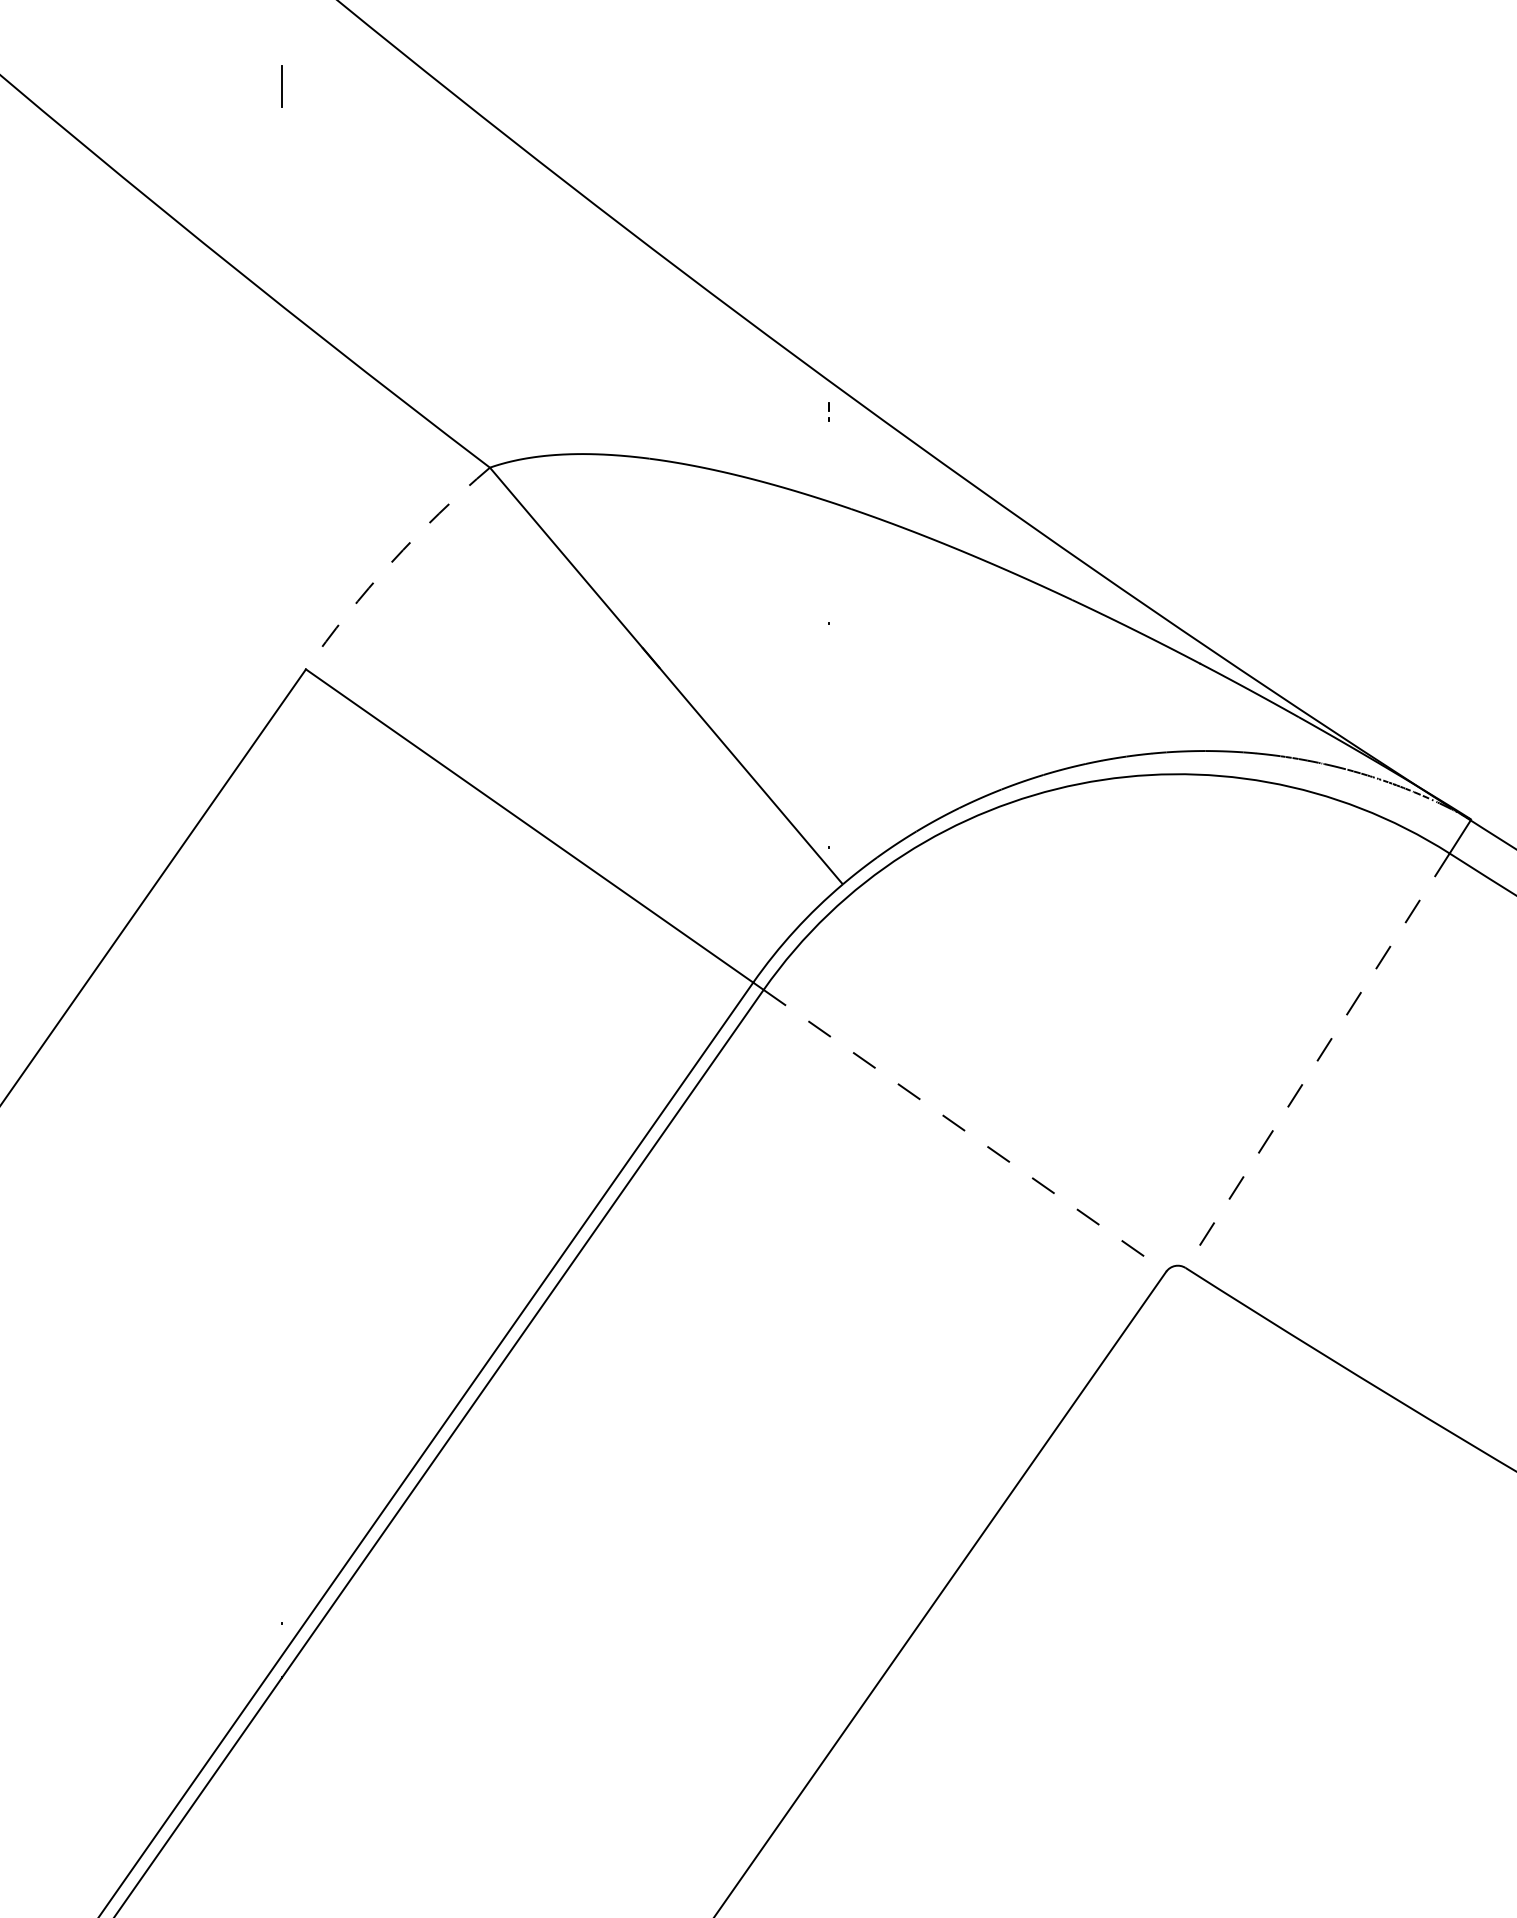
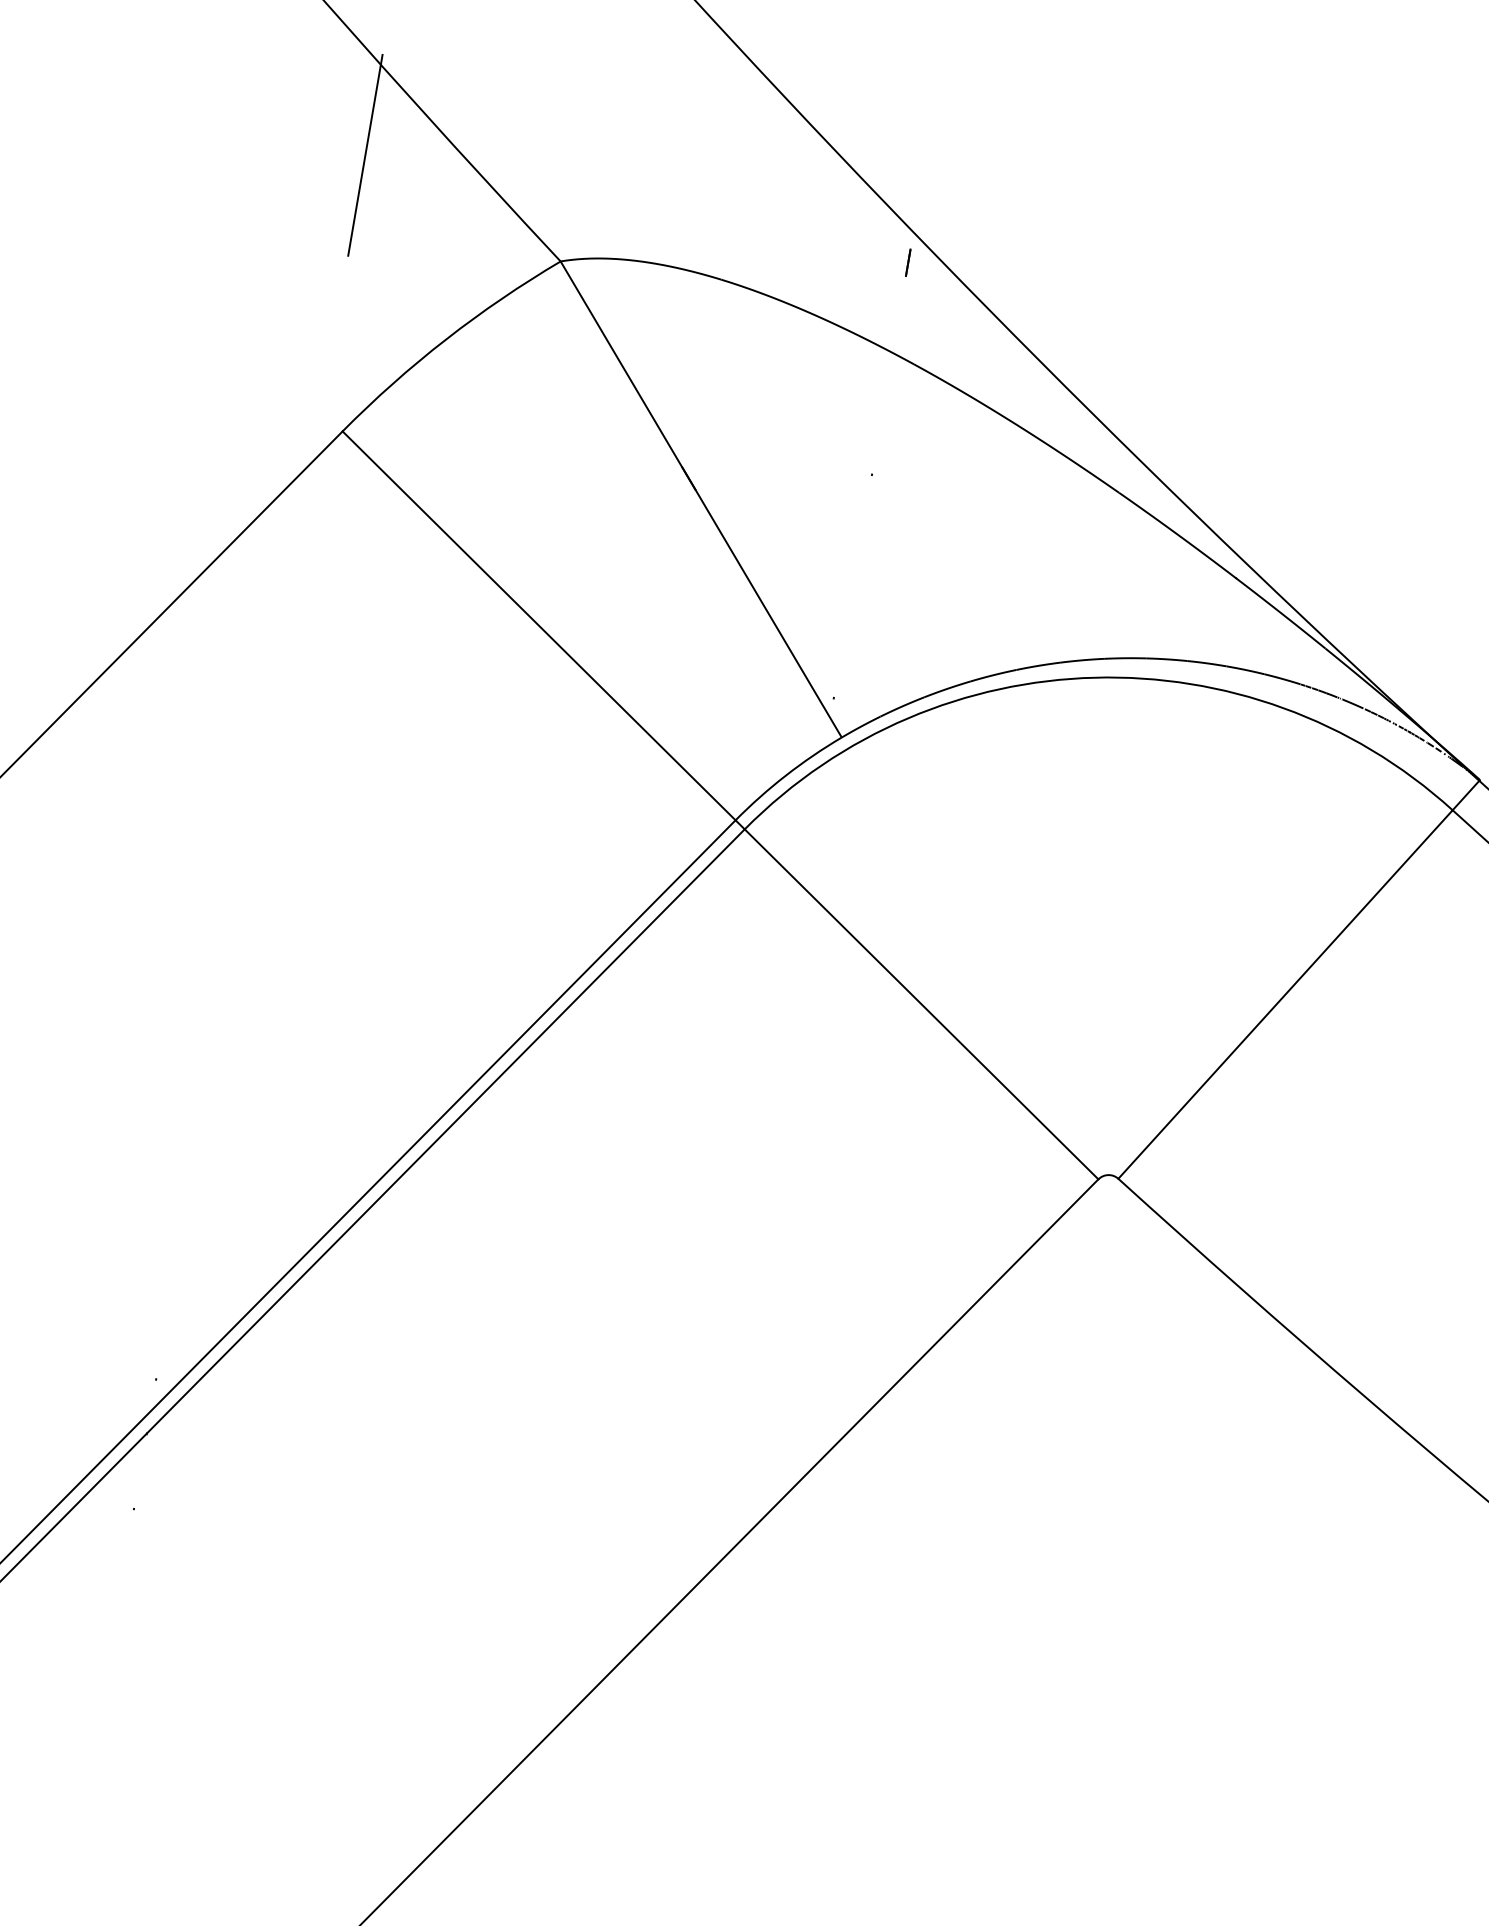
line: (282, 396) -> (365, 155), added
arc: (391, 562) -> (446, 339), dashed -> solid
line: (1317, 1061) -> (1285, 995), dashed -> solid
line: (964, 1130) -> (921, 1003), dashed -> solid

